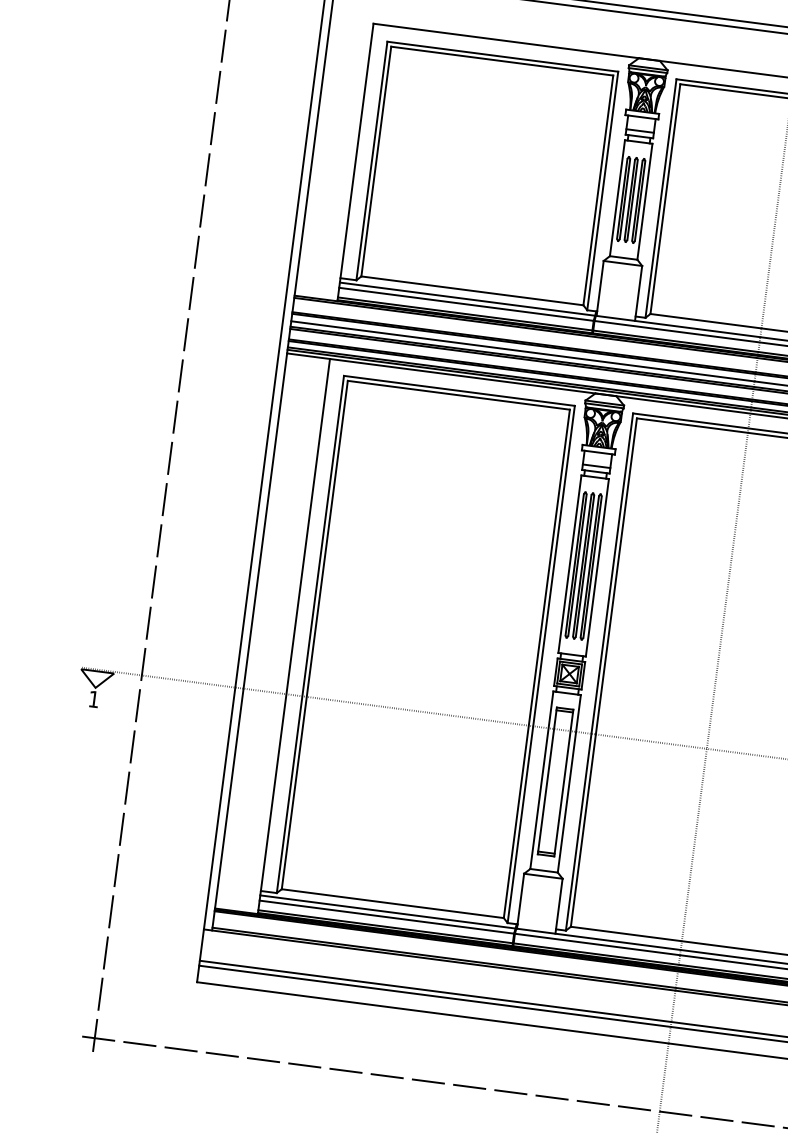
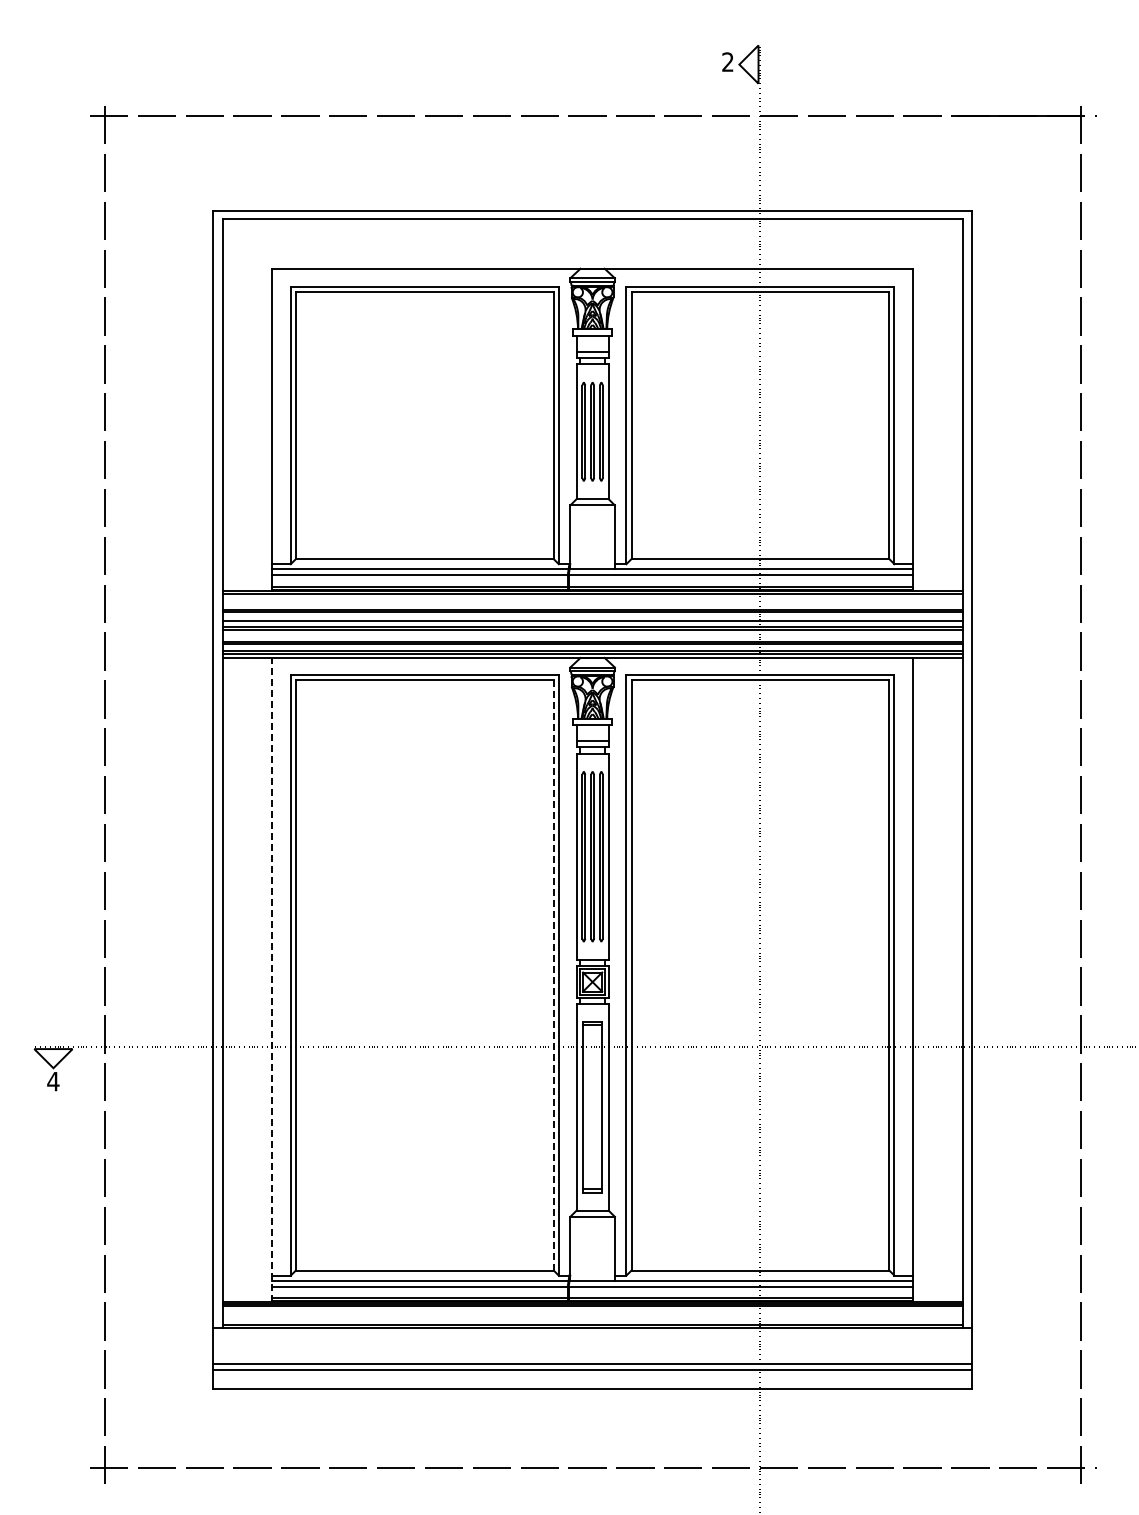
line: (294, 635) -> (272, 979), solid -> dashed
line: (536, 663) -> (553, 974), solid -> dashed
text: (94, 699) -> (53, 1081), 1 -> 4

